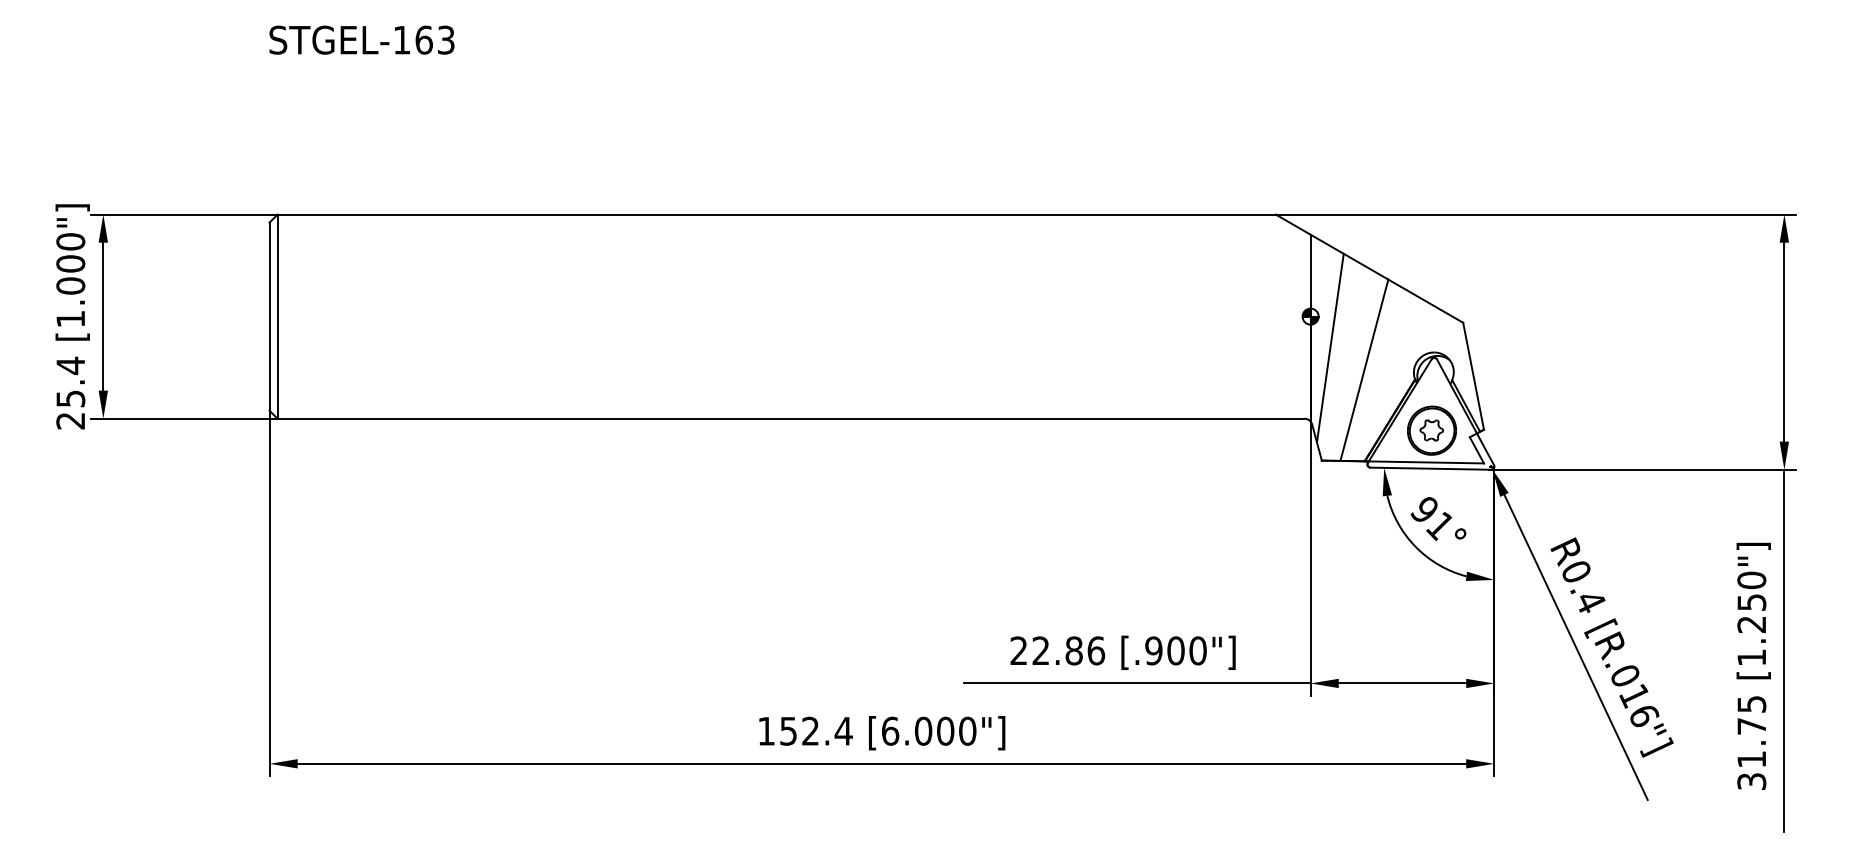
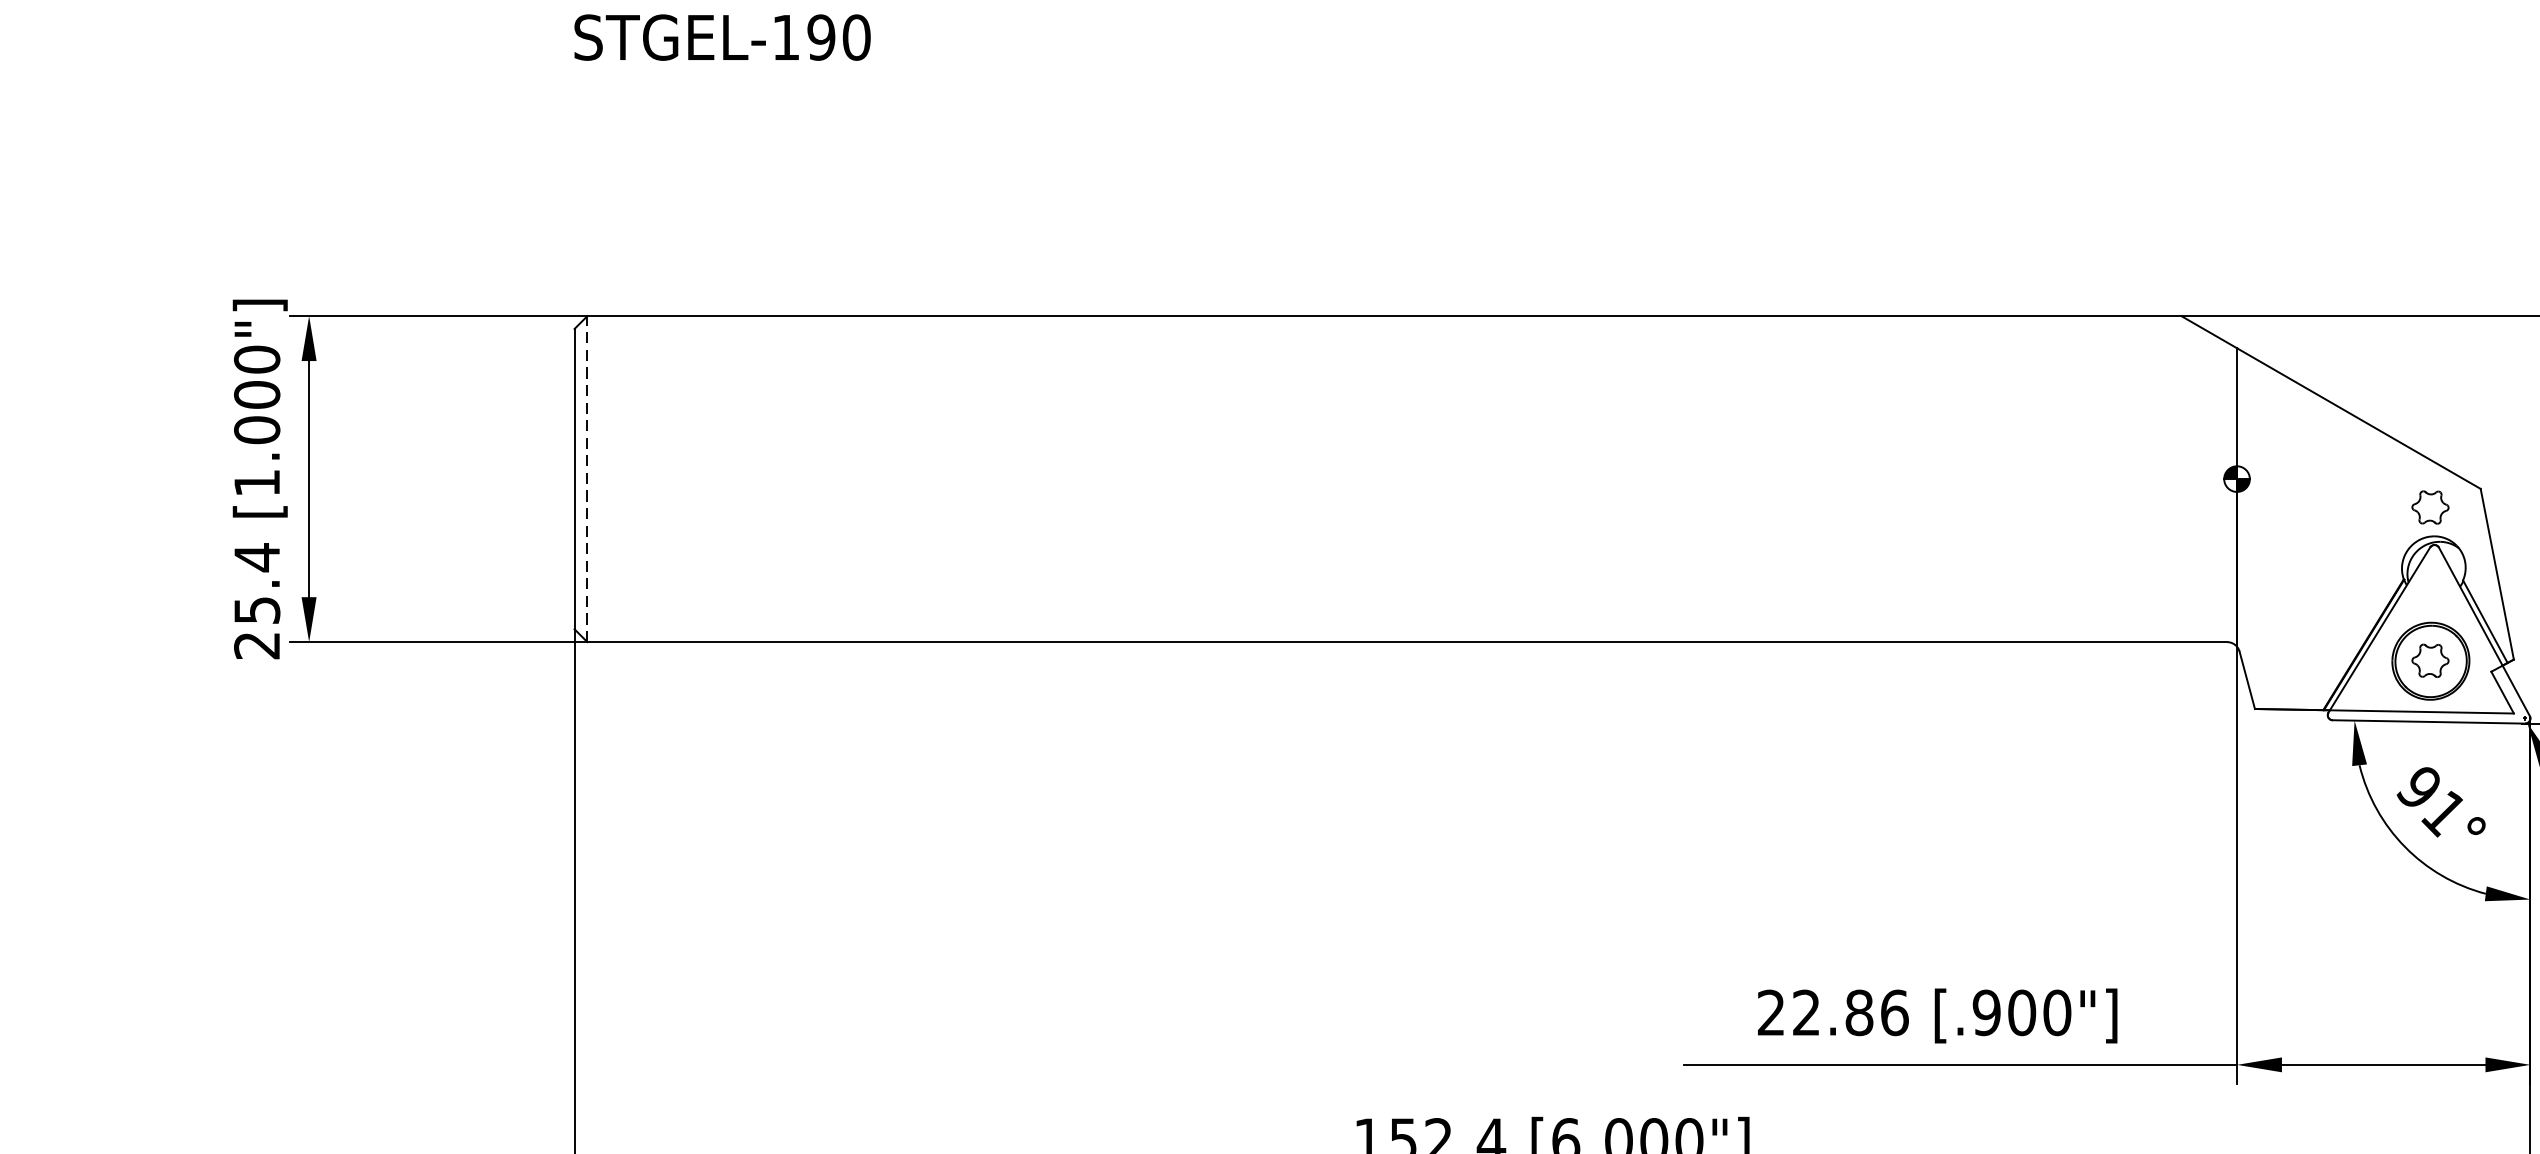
text: (434, 39) -> (837, 36), STGEL-163 -> STGEL-190
line: (277, 316) -> (587, 478), solid -> dashed
part: (1431, 334) -> (2430, 507), added
line: (1329, 347) -> (2267, 528), removed
line: (1364, 369) -> (2323, 563), removed

